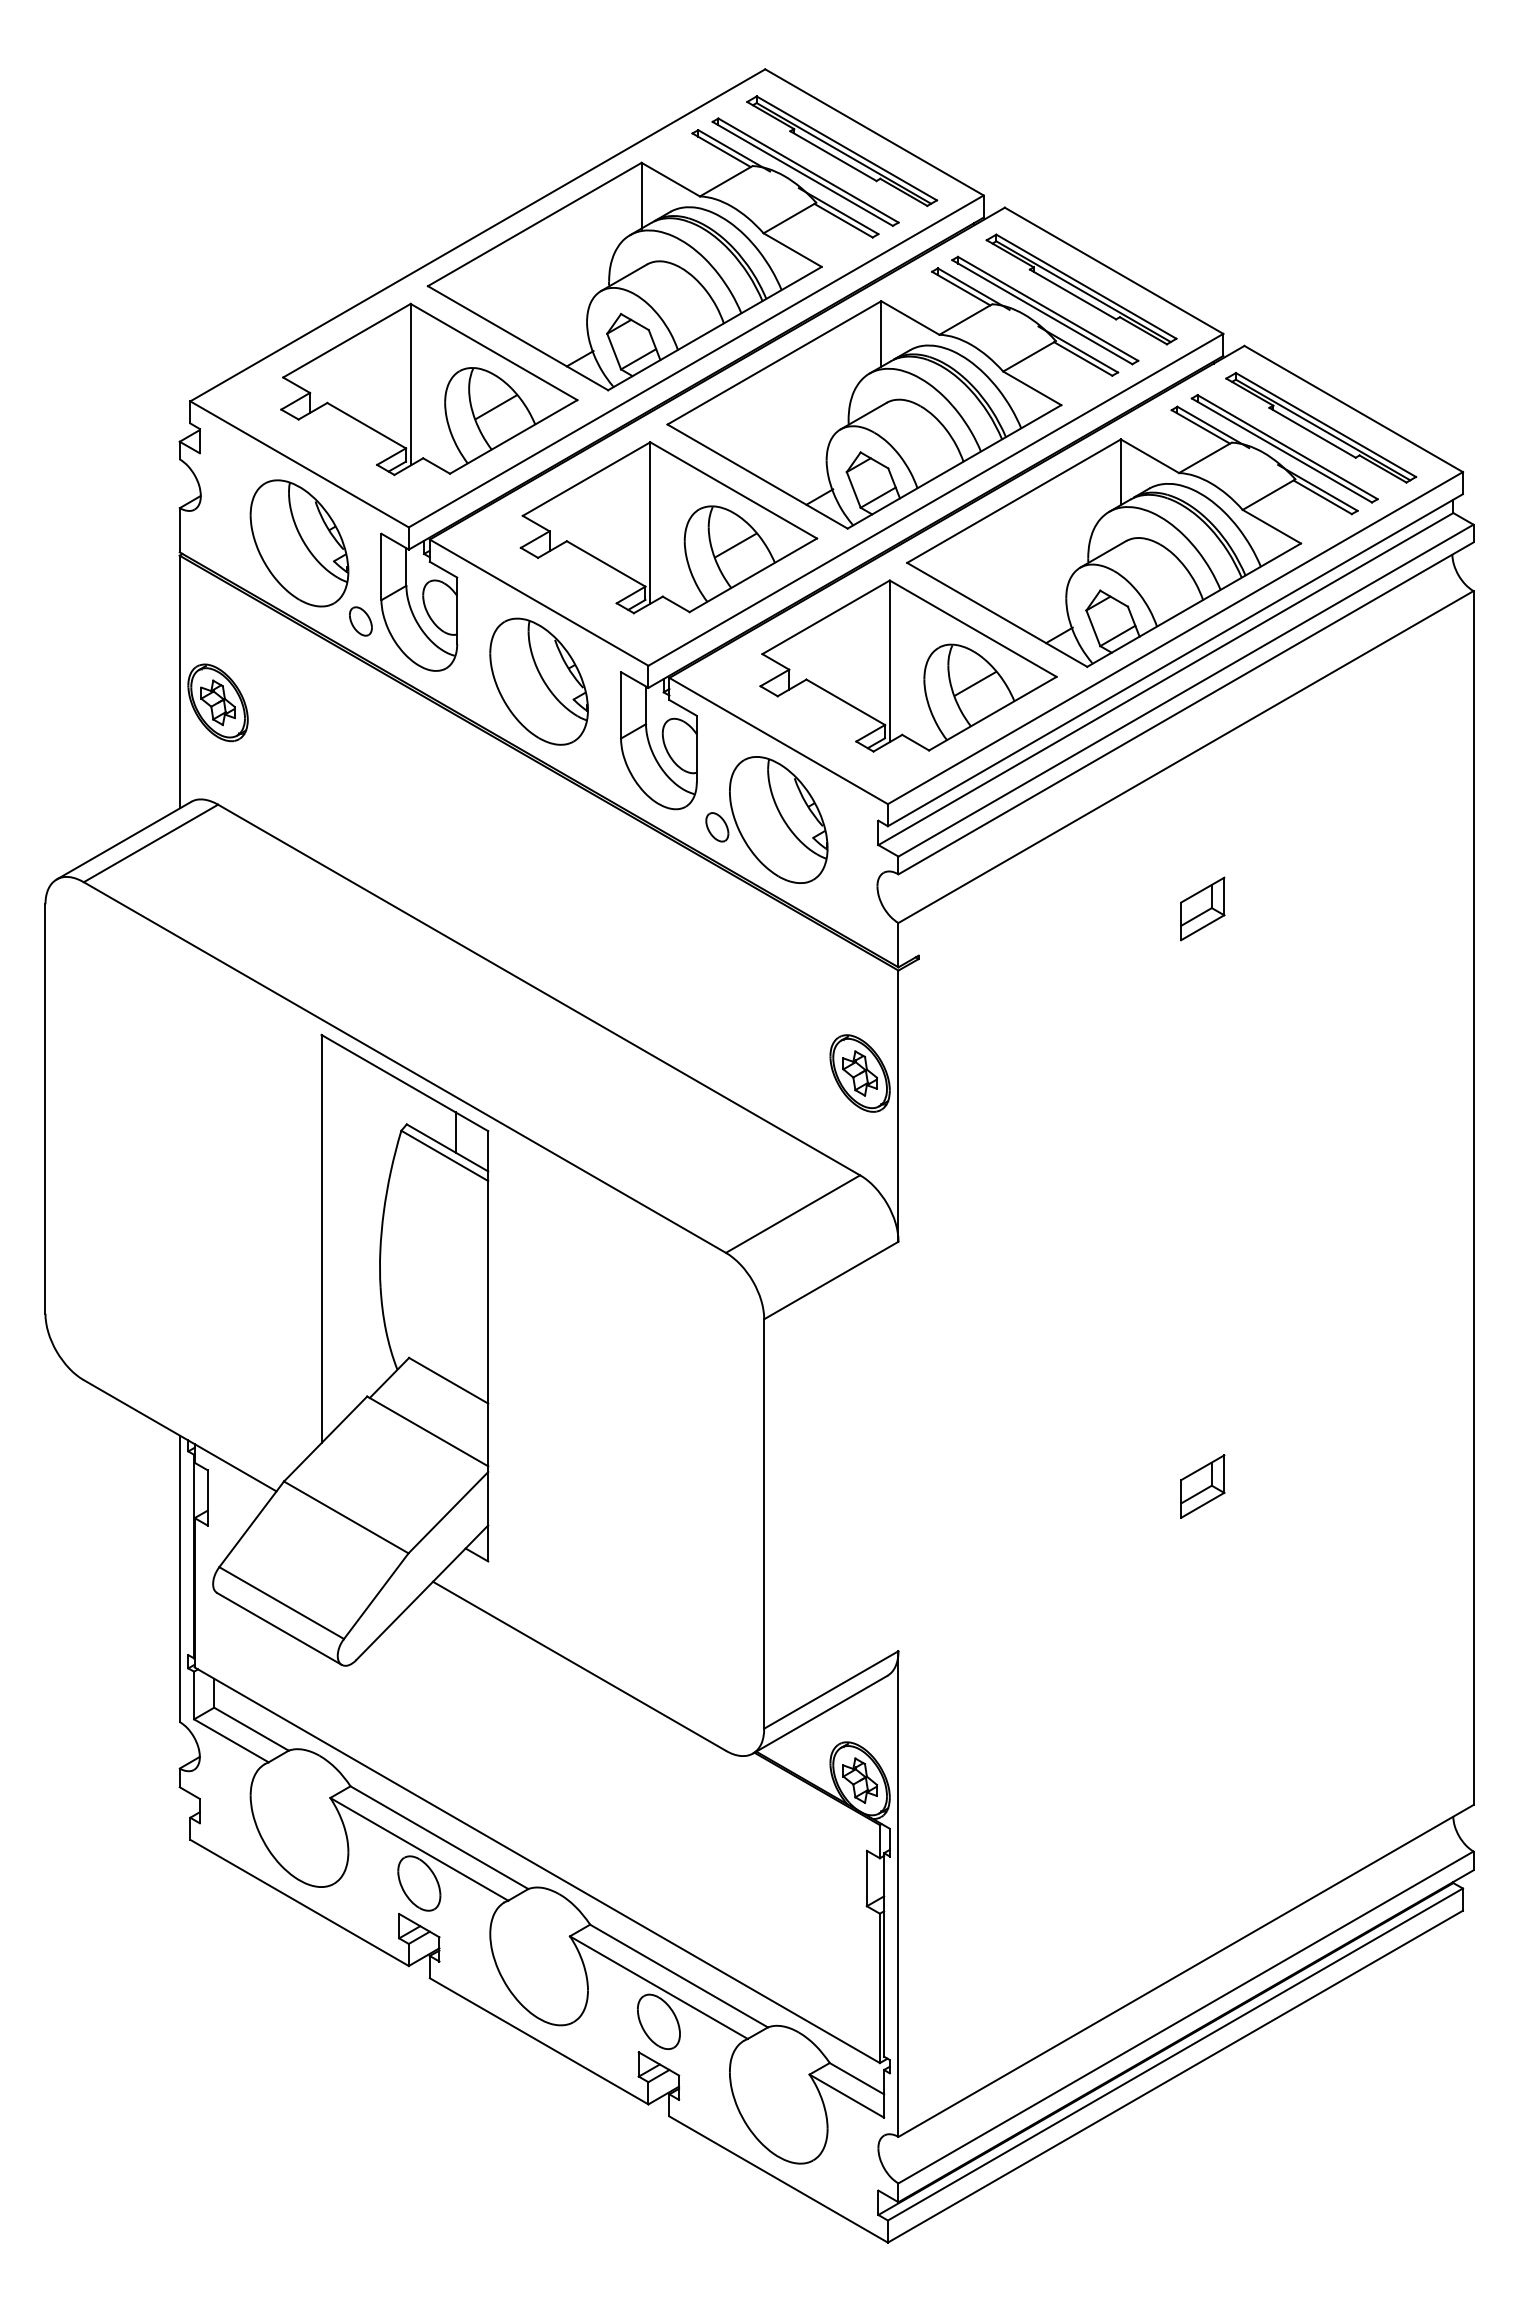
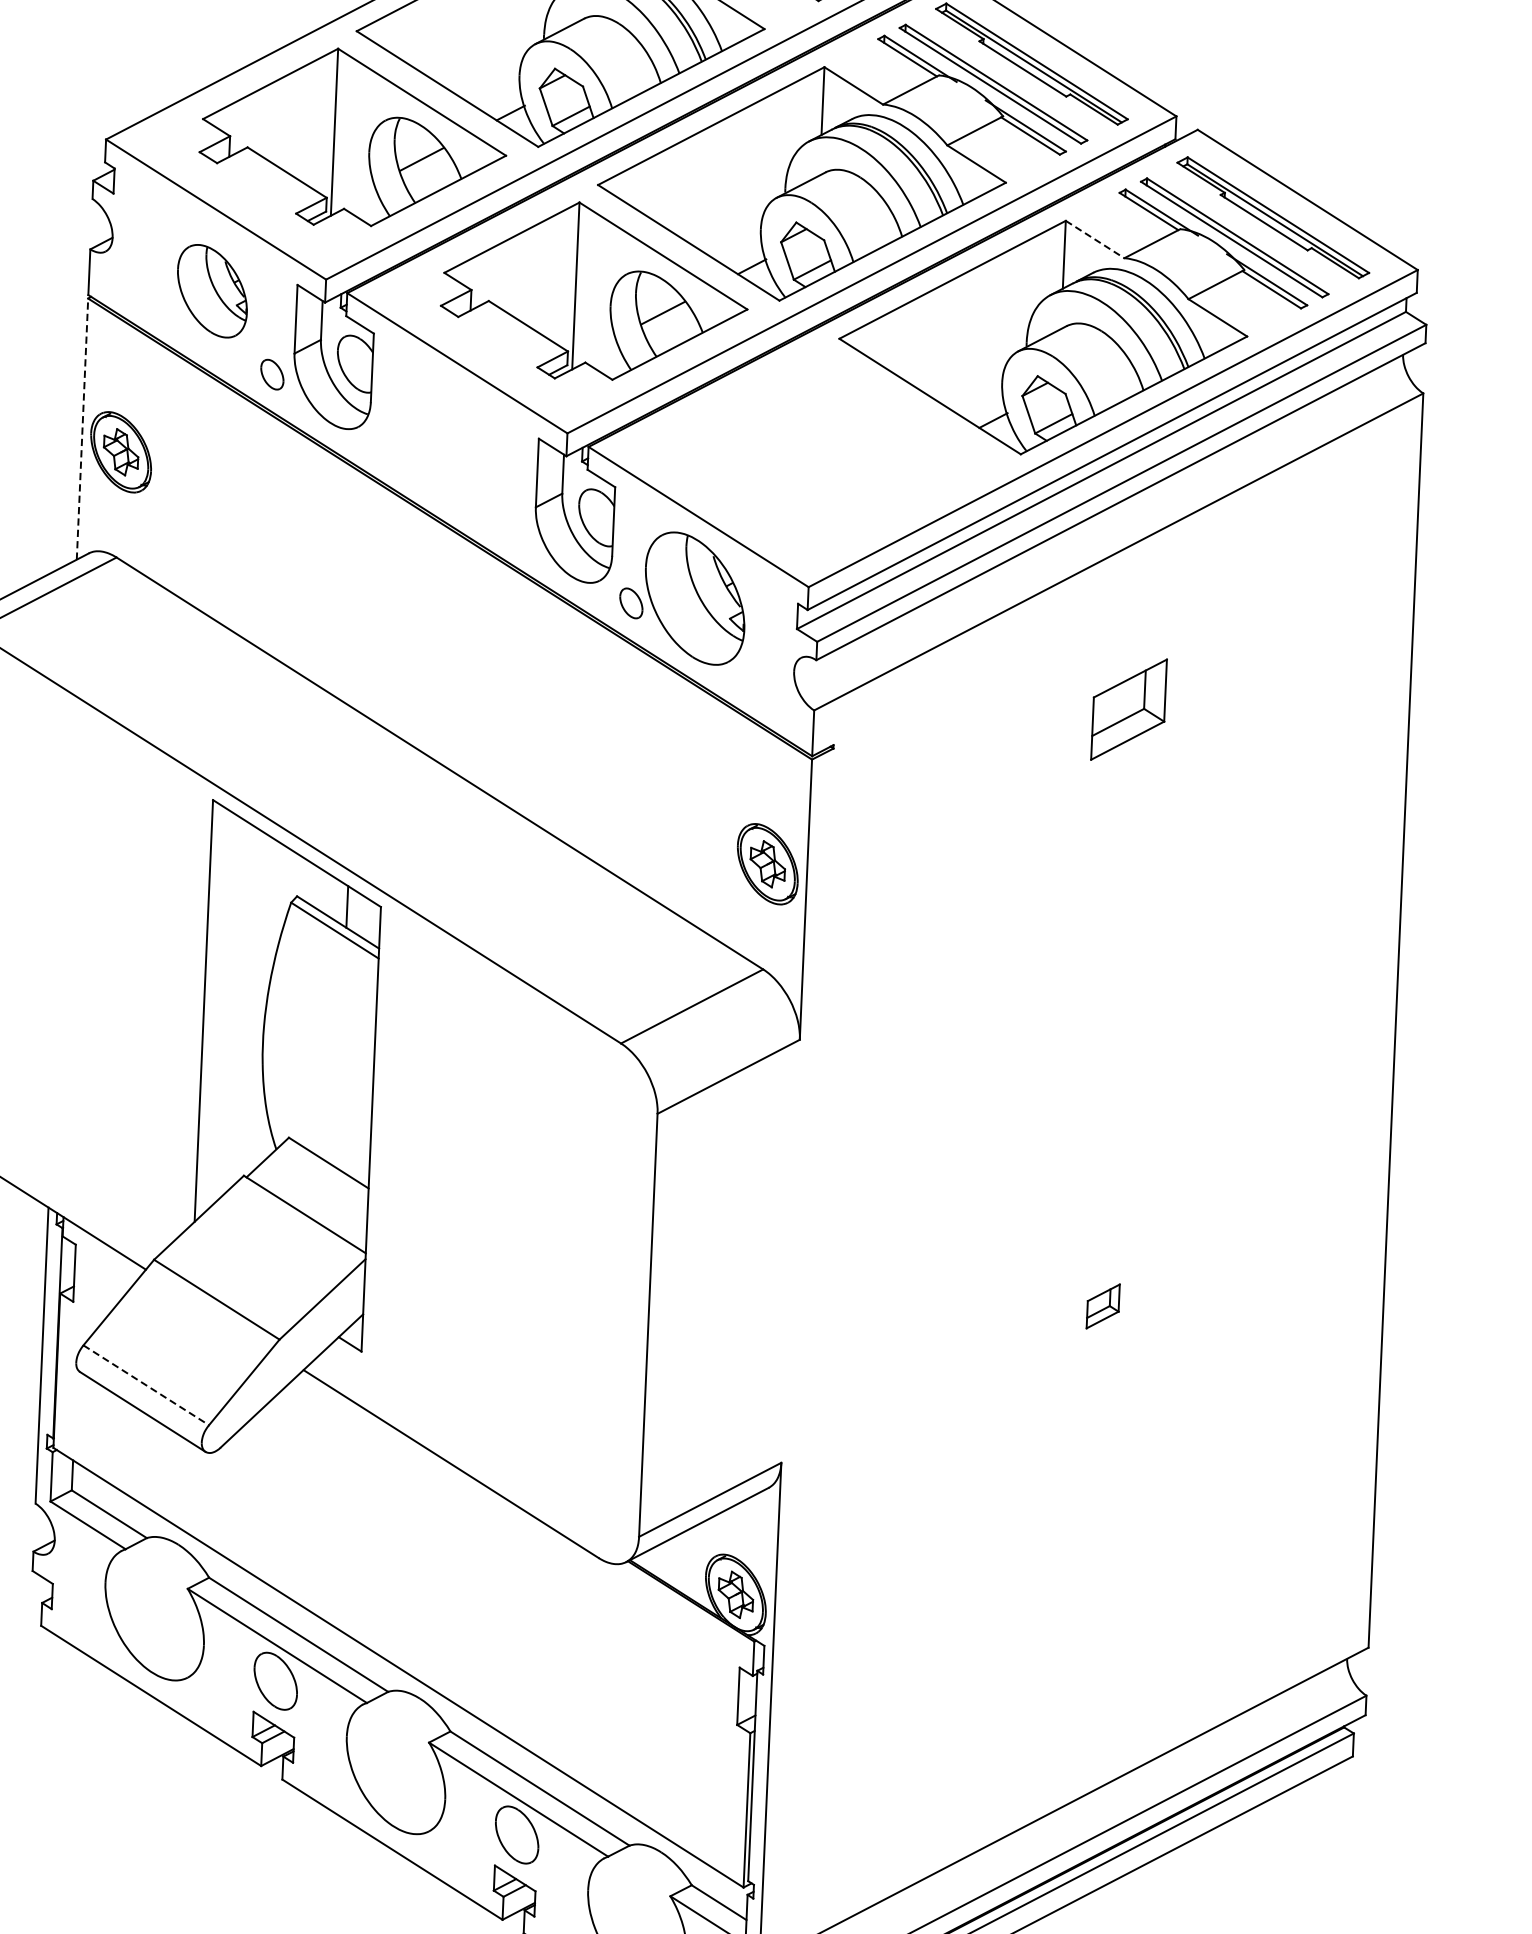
line: (1149, 456) -> (1094, 239), solid -> dashed
part: (299, 543) -> (212, 291), size x0.7
part: (908, 665) -> (836, 444), removed
line: (179, 681) -> (82, 428), solid -> dashed
part: (538, 681) -> (453, 444), removed
part: (1202, 908) -> (1128, 709), size x1.6
part: (1202, 1486) -> (1102, 1306), size x0.7
line: (281, 1603) -> (146, 1385), solid -> dashed

